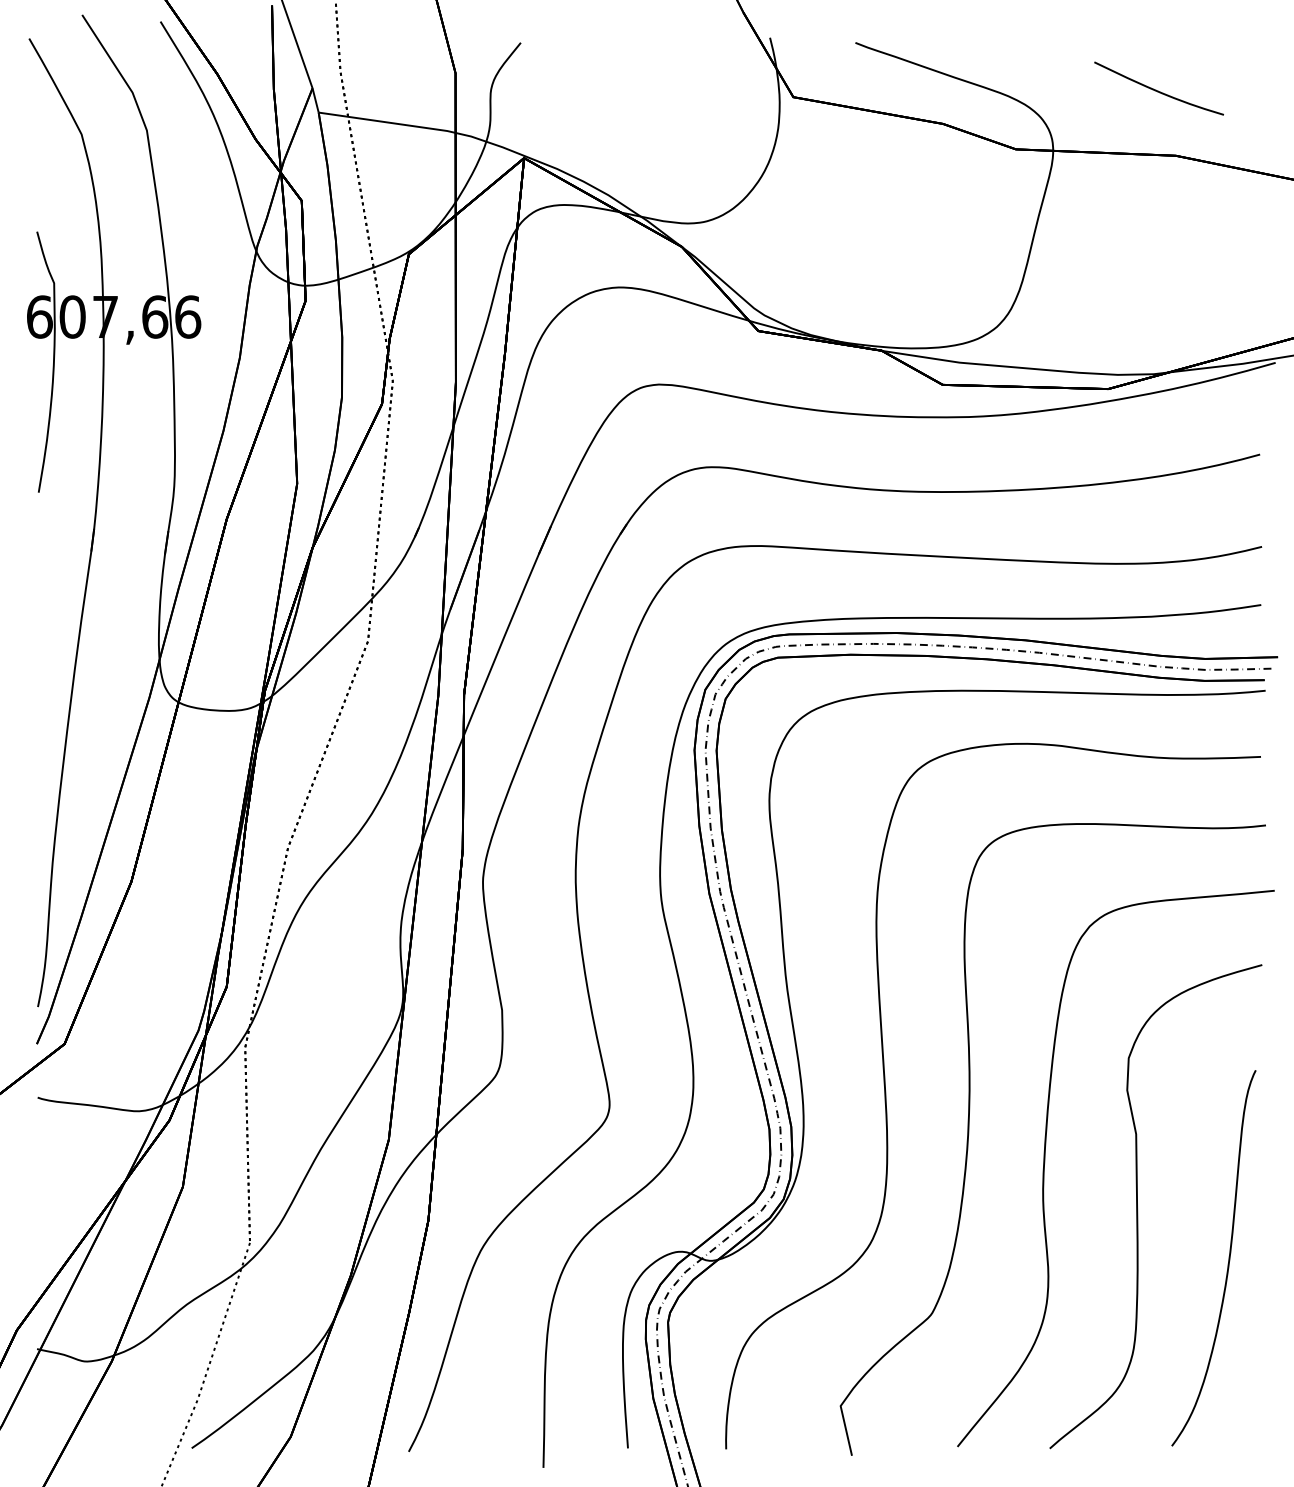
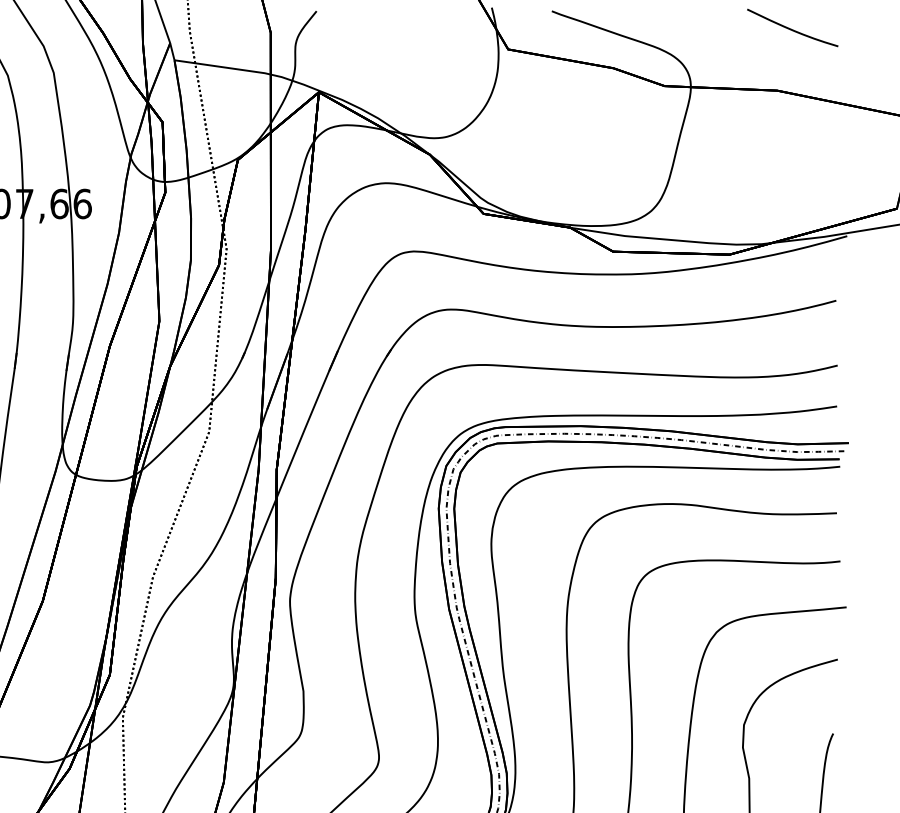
curve: (1158, 90) -> (792, 29), moved

